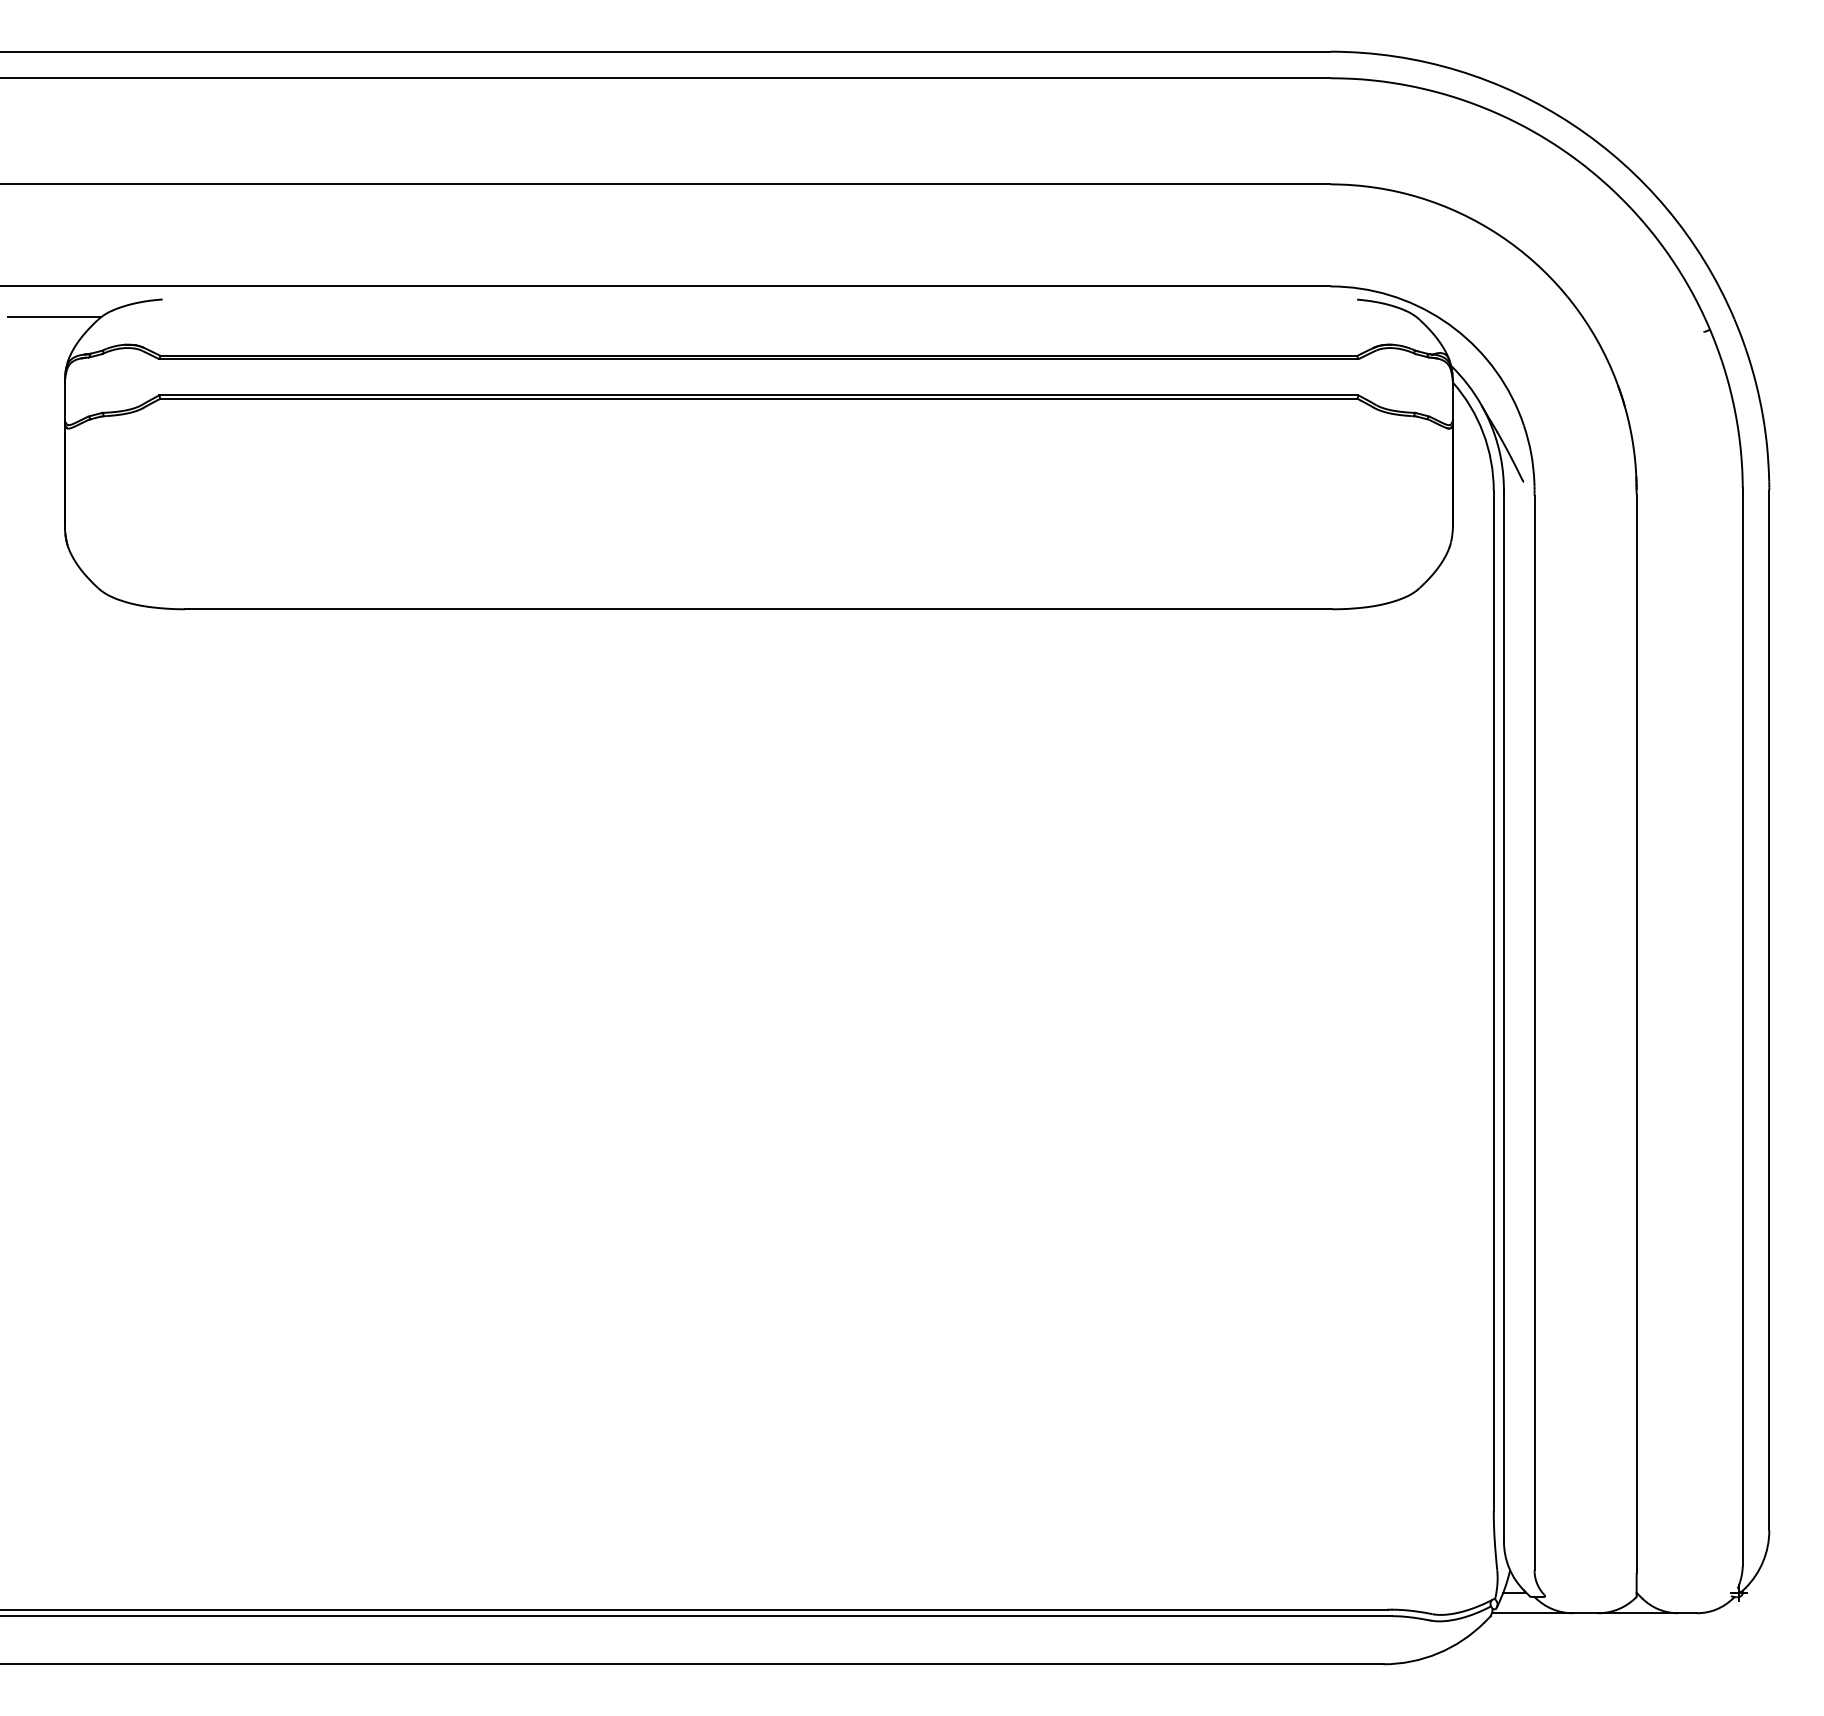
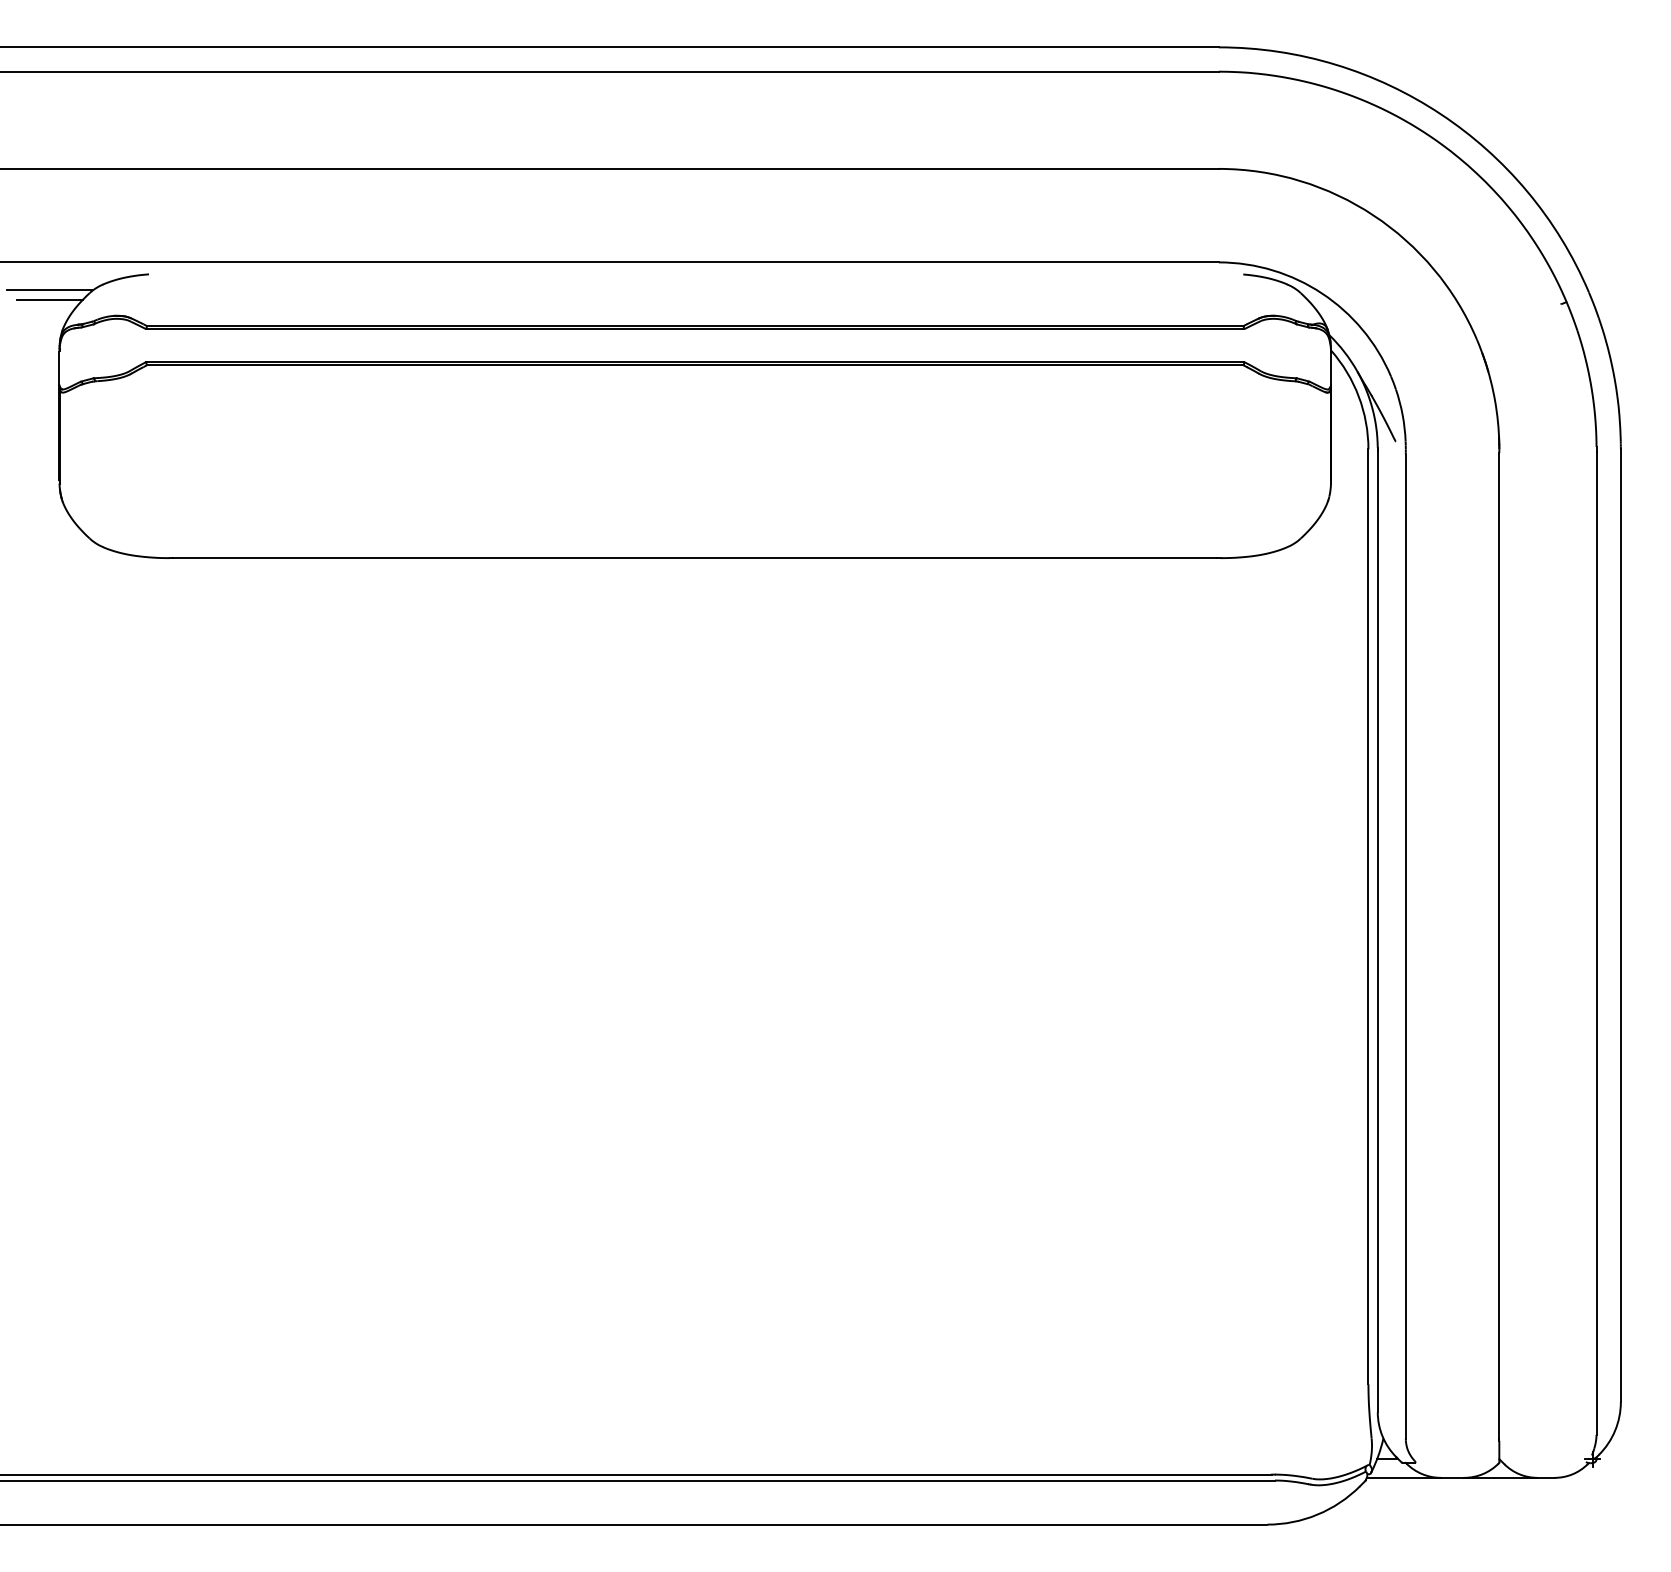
line: (54, 326) -> (49, 299), added

